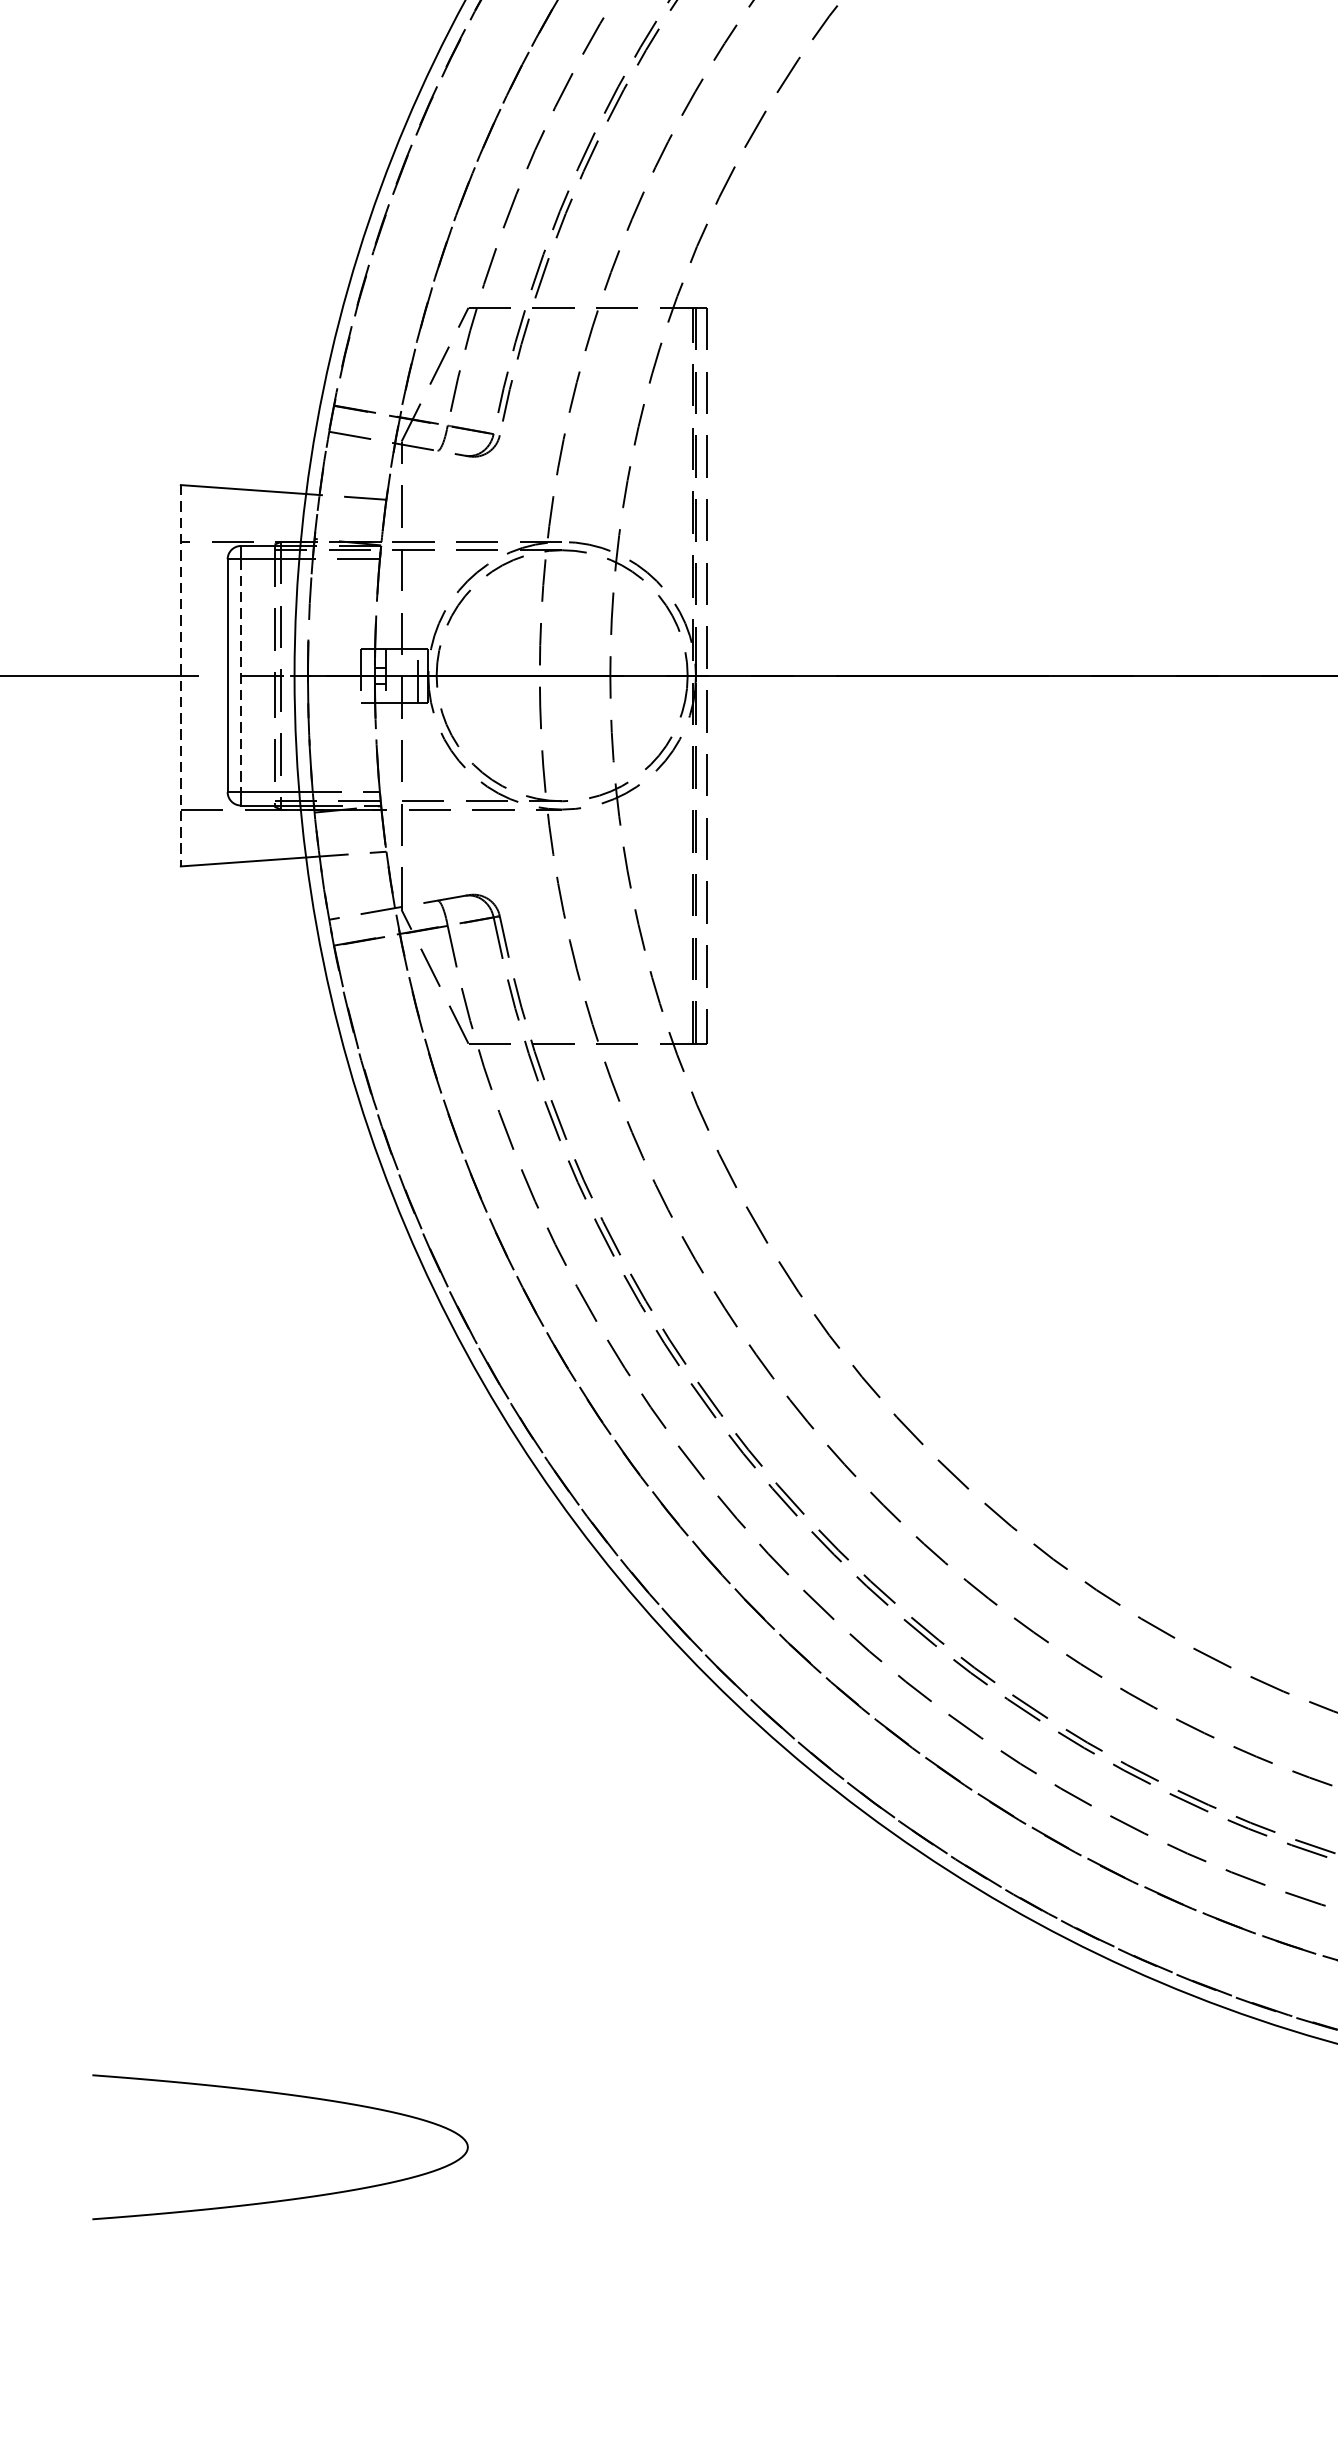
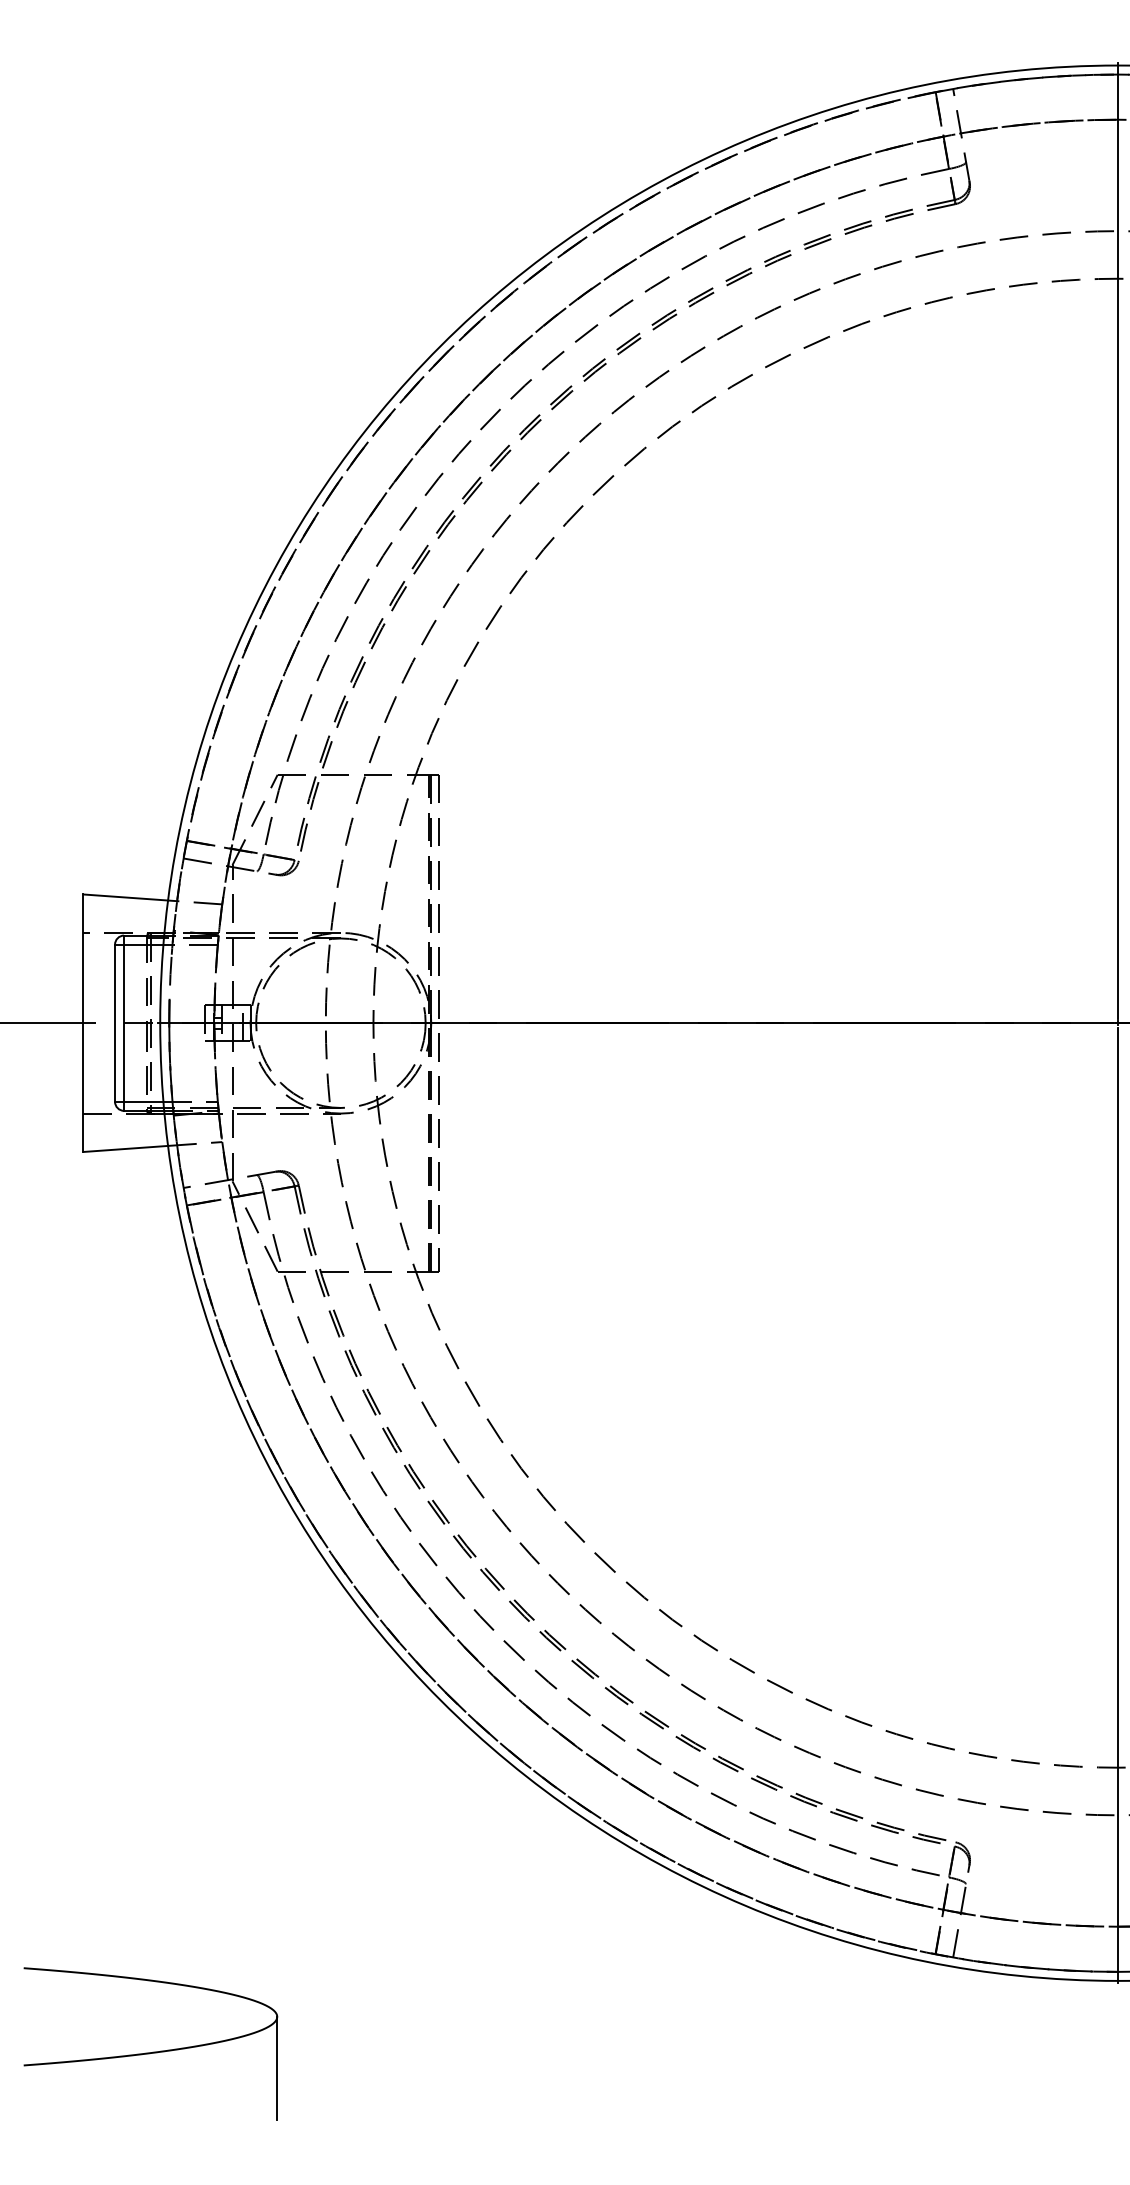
line: (180, 676) -> (83, 1023), dashed -> solid
line: (241, 676) -> (124, 1023), dashed -> solid
line: (468, 2222) -> (277, 2067), added

